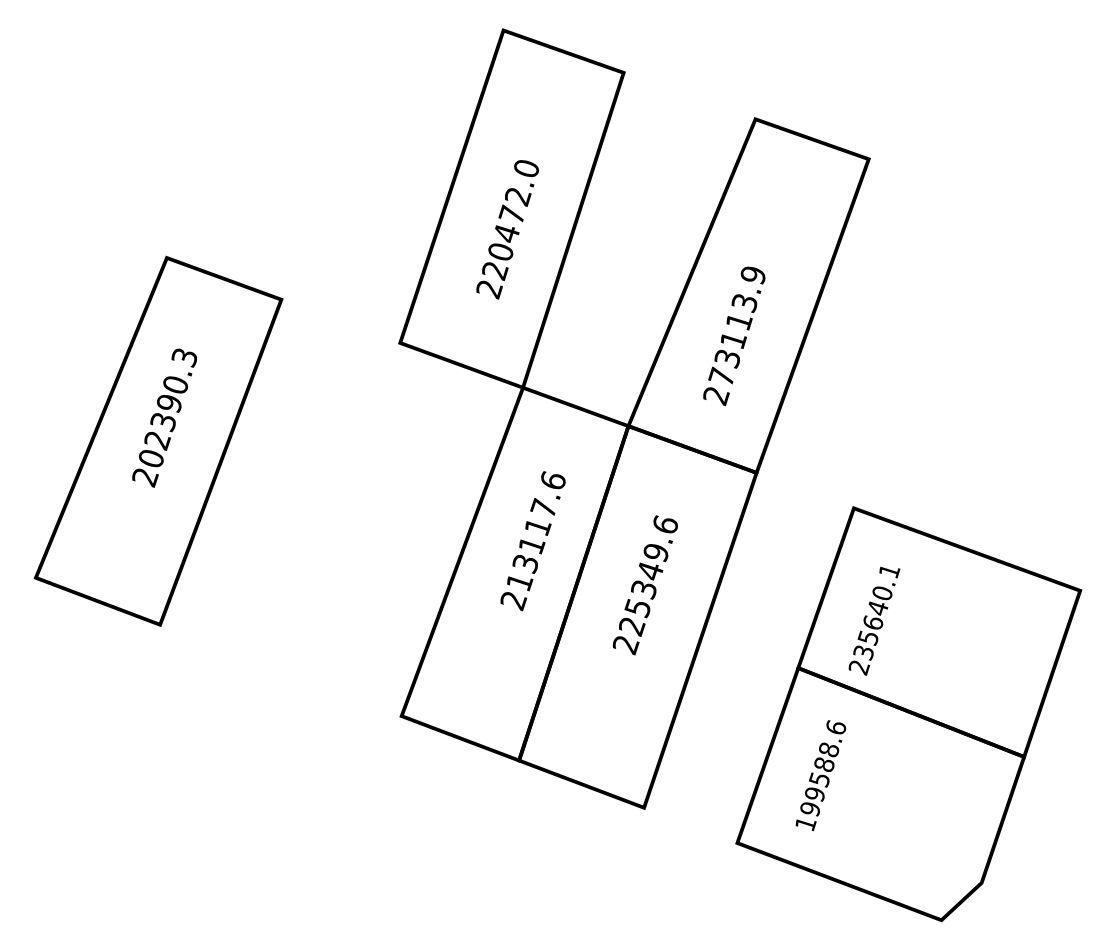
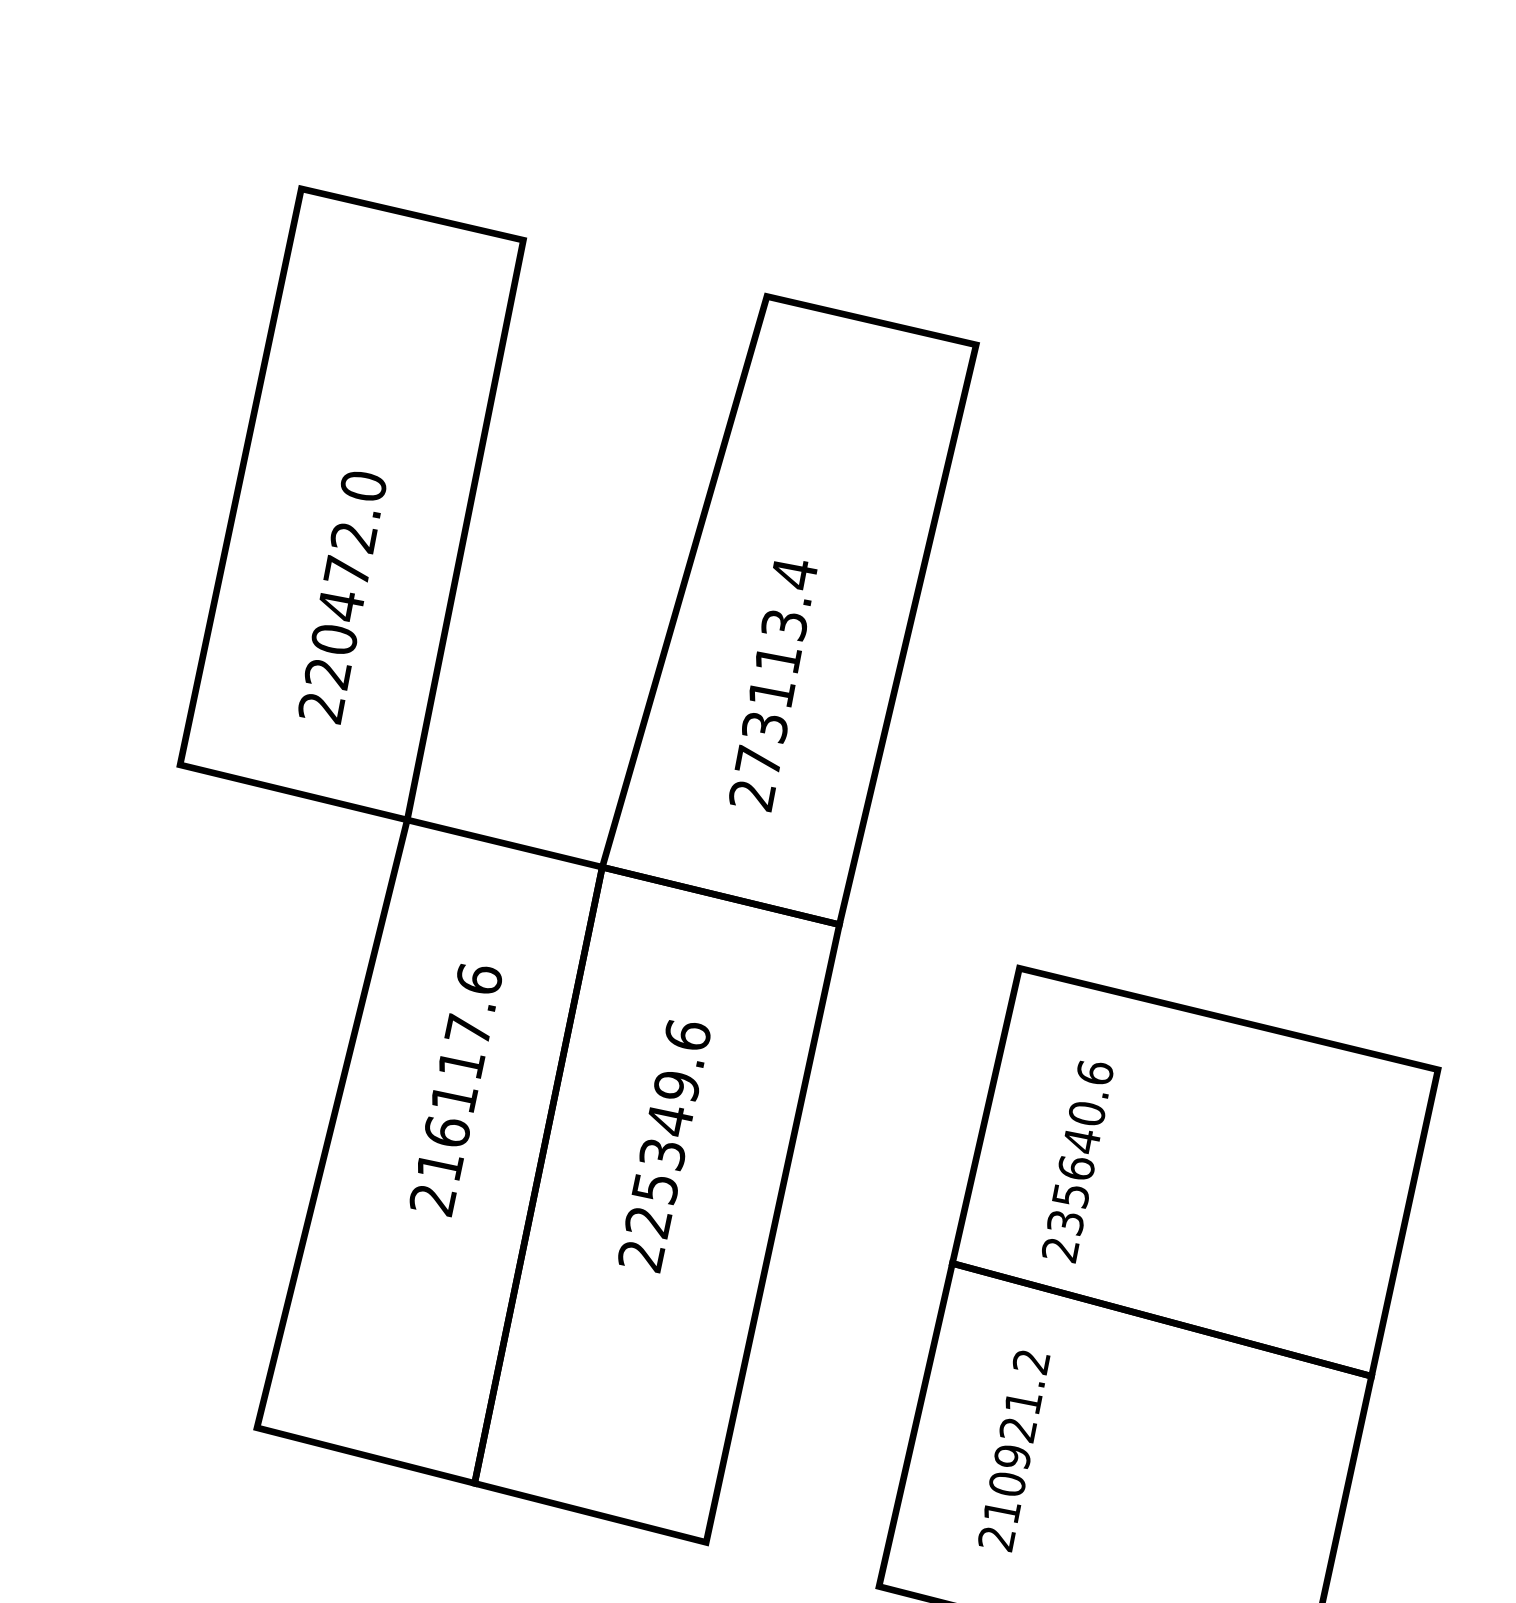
text: (507, 229) -> (341, 598), moved
text: (753, 275) -> (794, 574), 273113.9 -> 273113.4
text: (525, 563) -> (446, 1131), 213117.6 -> 216117.6
text: (889, 570) -> (1095, 1071), 235640.1 -> 235640.6
text: (820, 776) -> (1013, 1451), 199588.6 -> 210921.2

